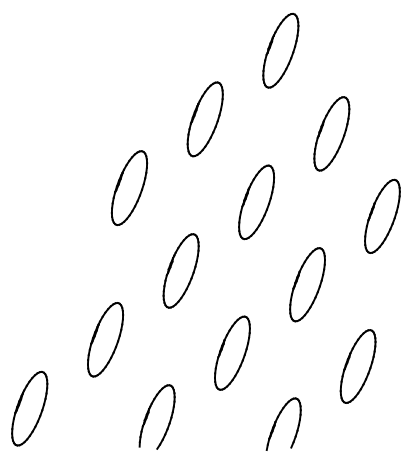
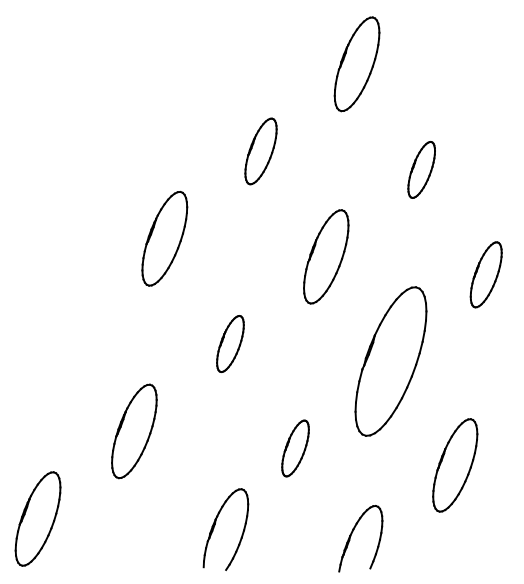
part: (204, 119) -> (260, 151), size x0.7
part: (331, 133) -> (421, 169), size x0.6
part: (382, 216) -> (486, 274), size x0.7
part: (181, 270) -> (230, 343), size x0.6
part: (307, 284) -> (390, 361), size x1.6
part: (232, 353) -> (295, 448), size x0.6
part: (148, 413) -> (215, 525), moved

